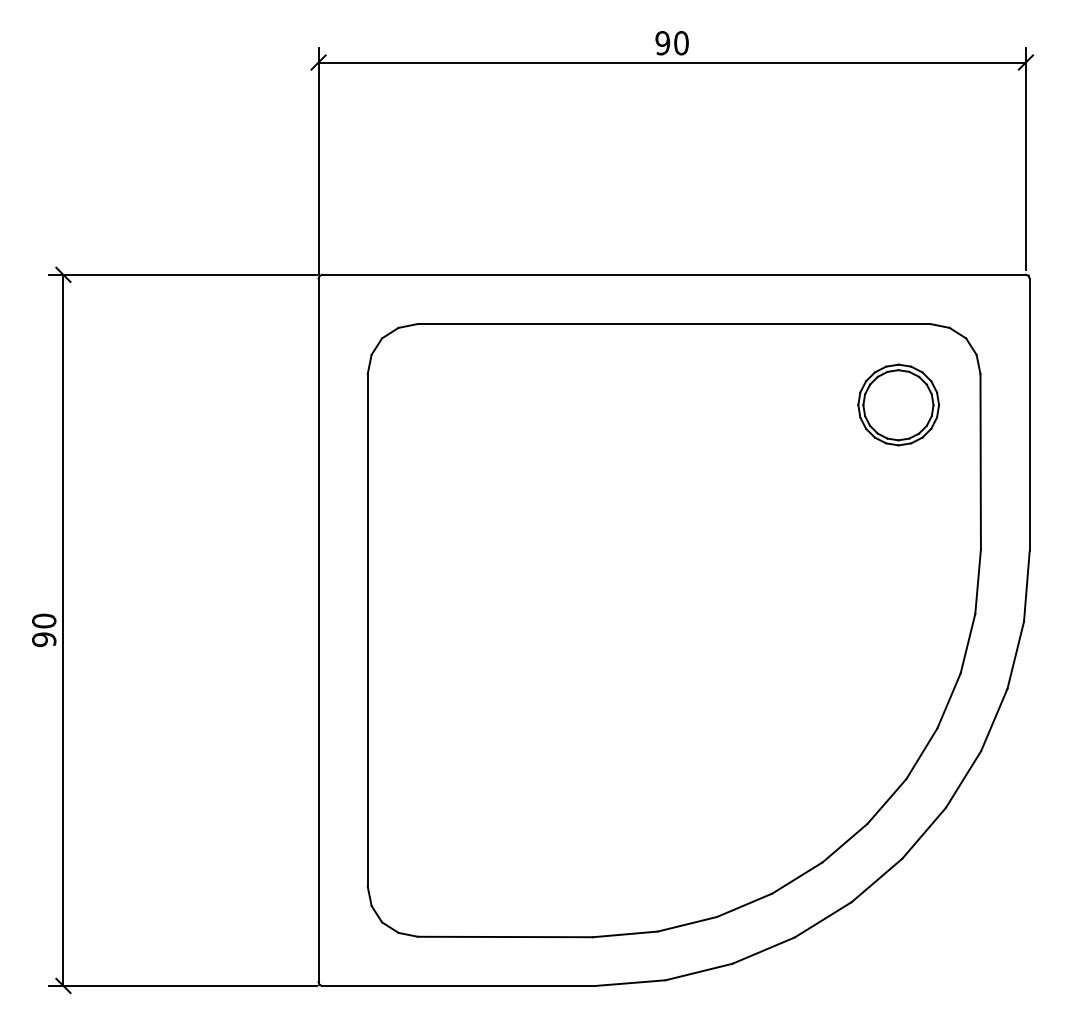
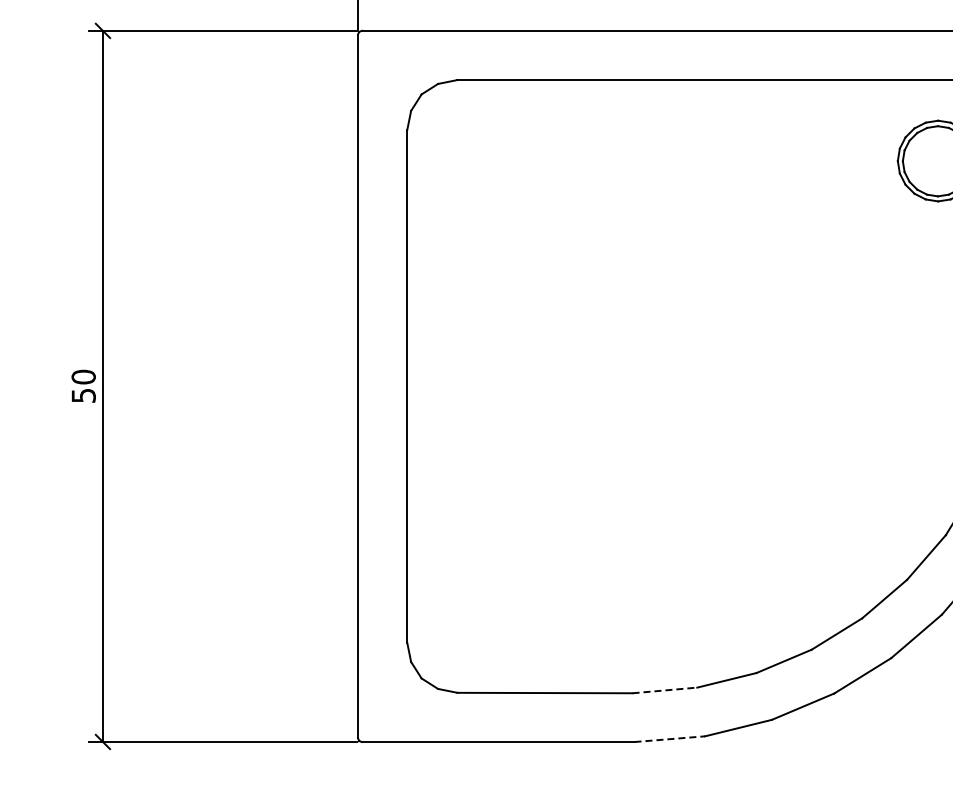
text: (44, 639) -> (84, 395), 90 -> 50
line: (625, 934) -> (665, 690), solid -> dashed
line: (630, 983) -> (670, 739), solid -> dashed

